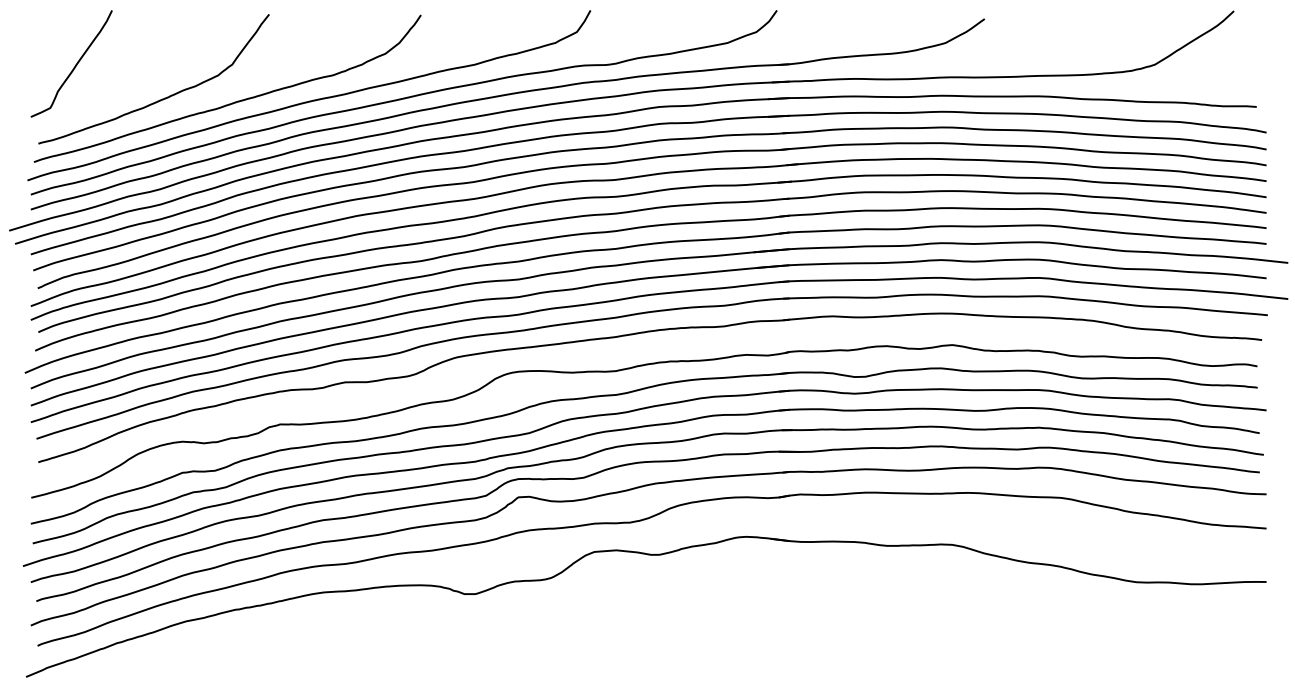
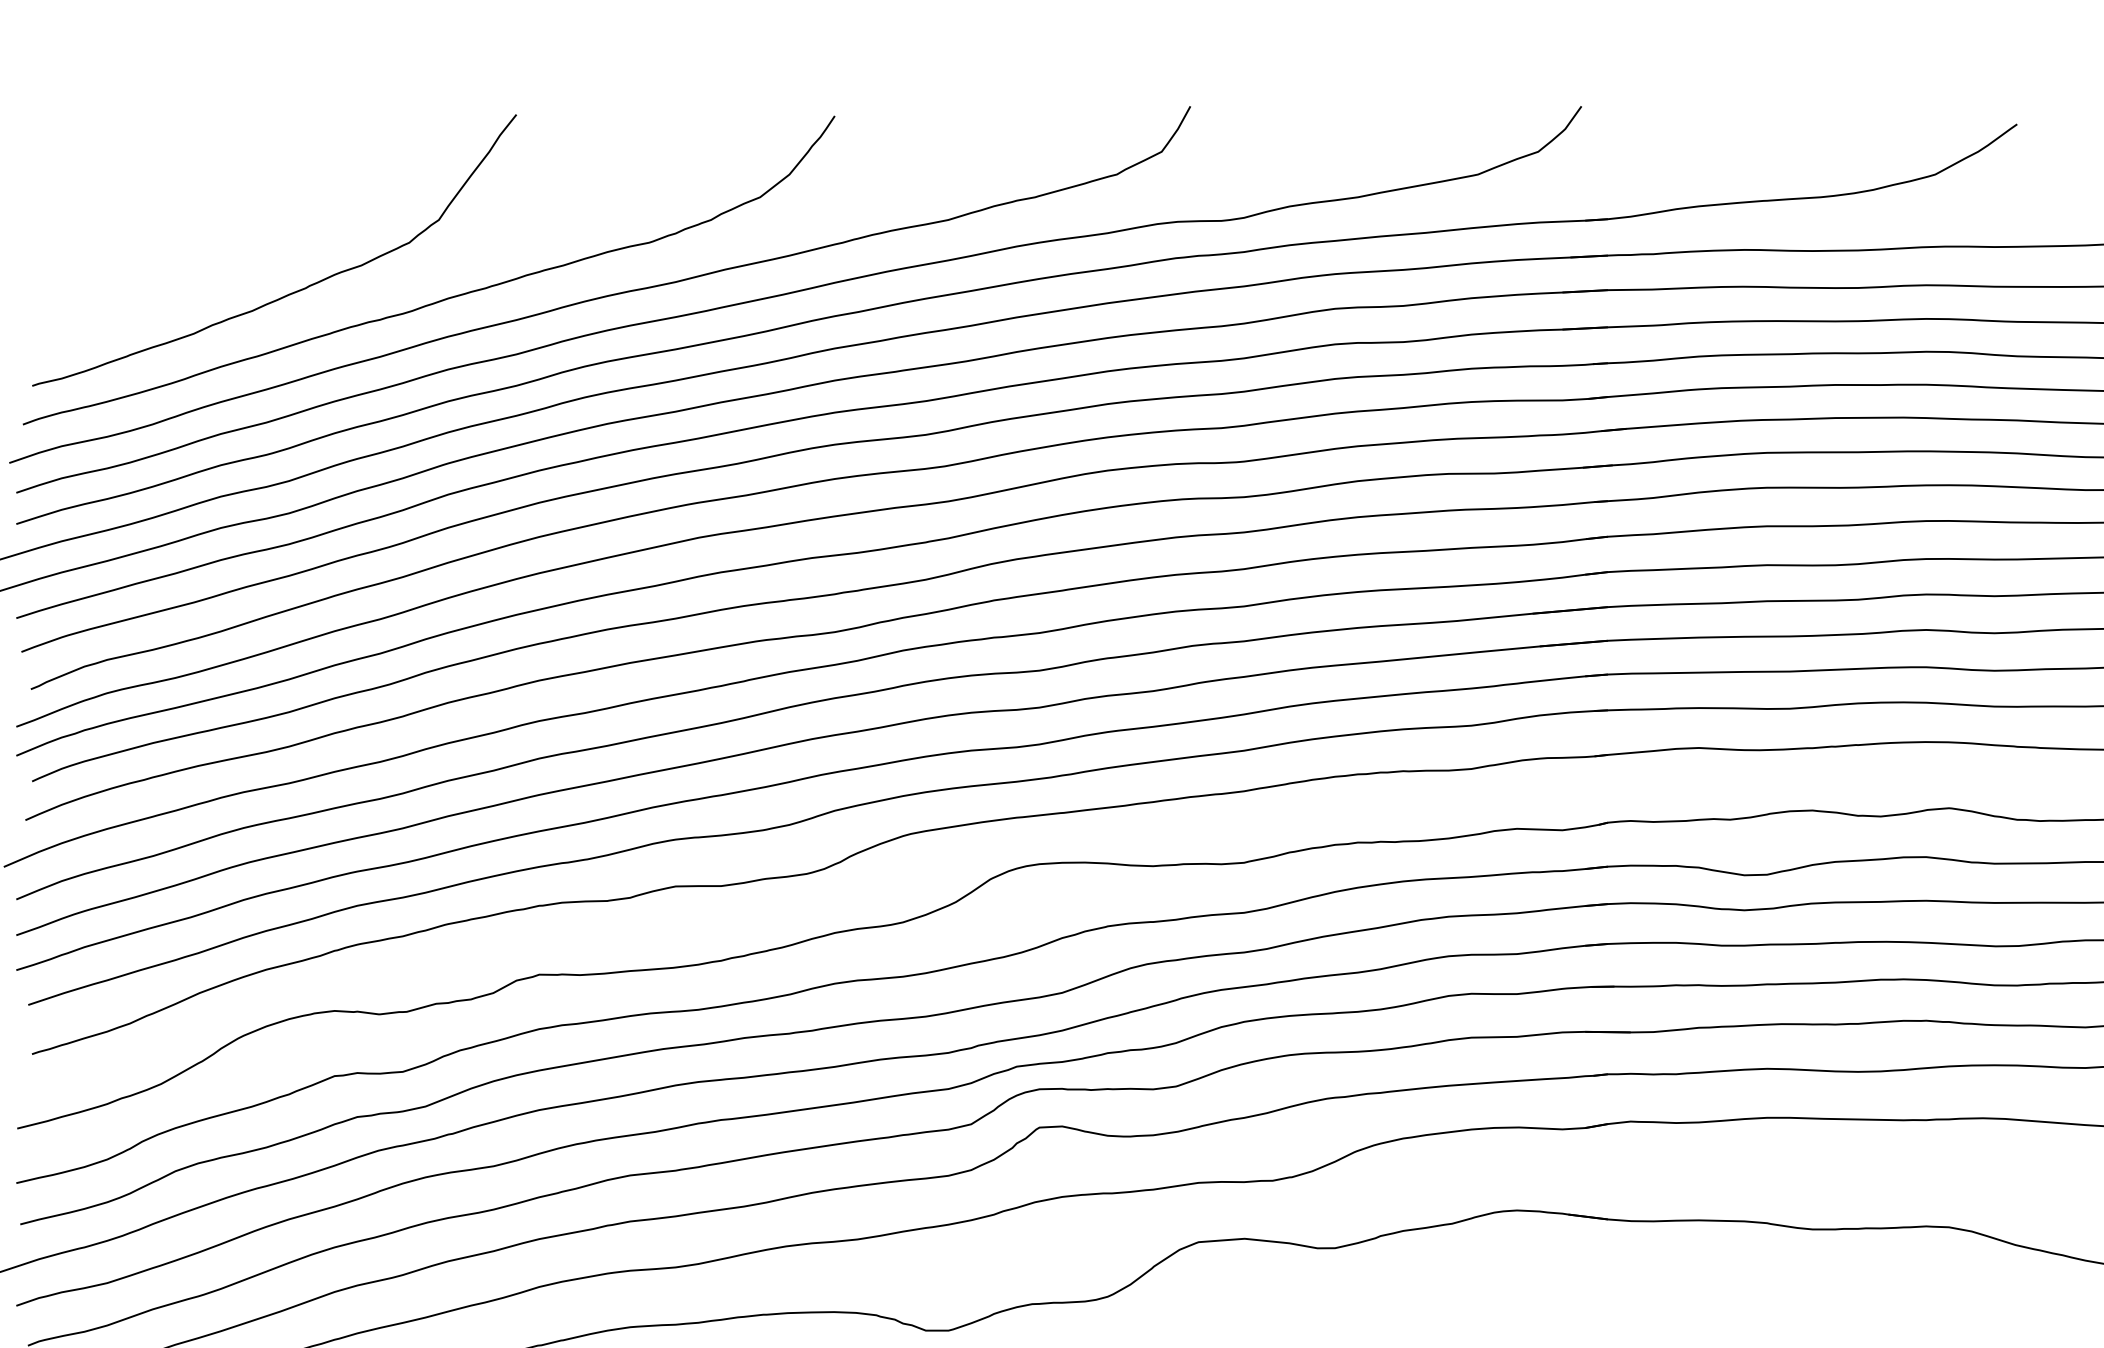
curve: (75, 64) -> (110, 219), removed

